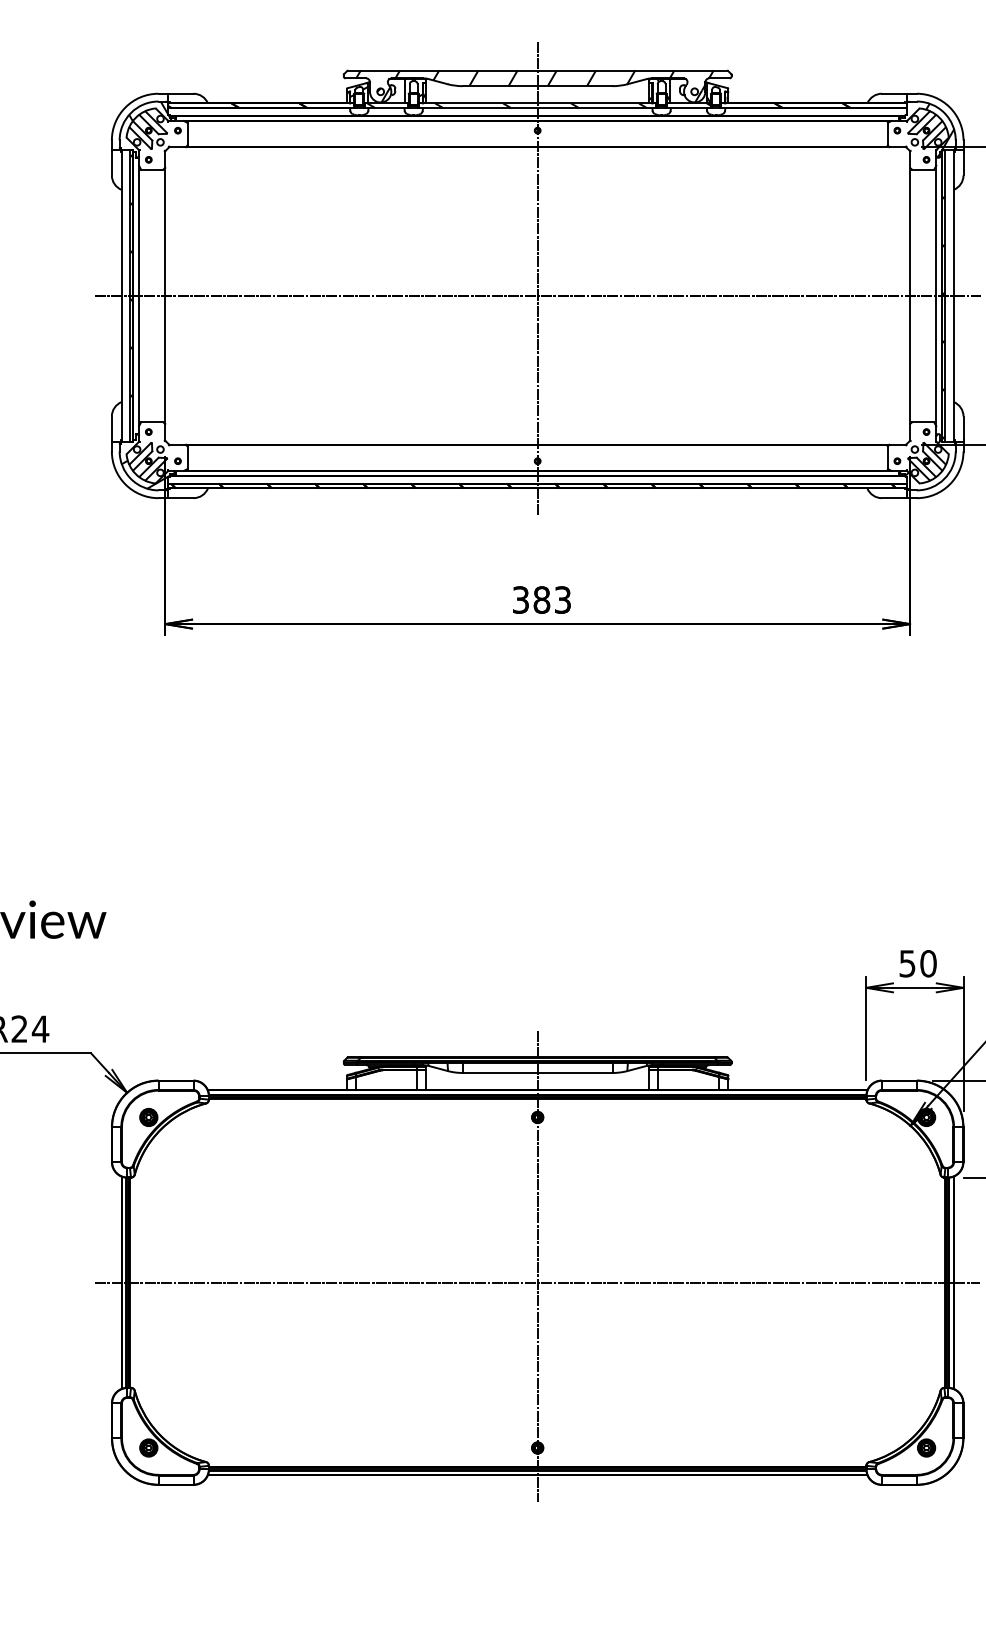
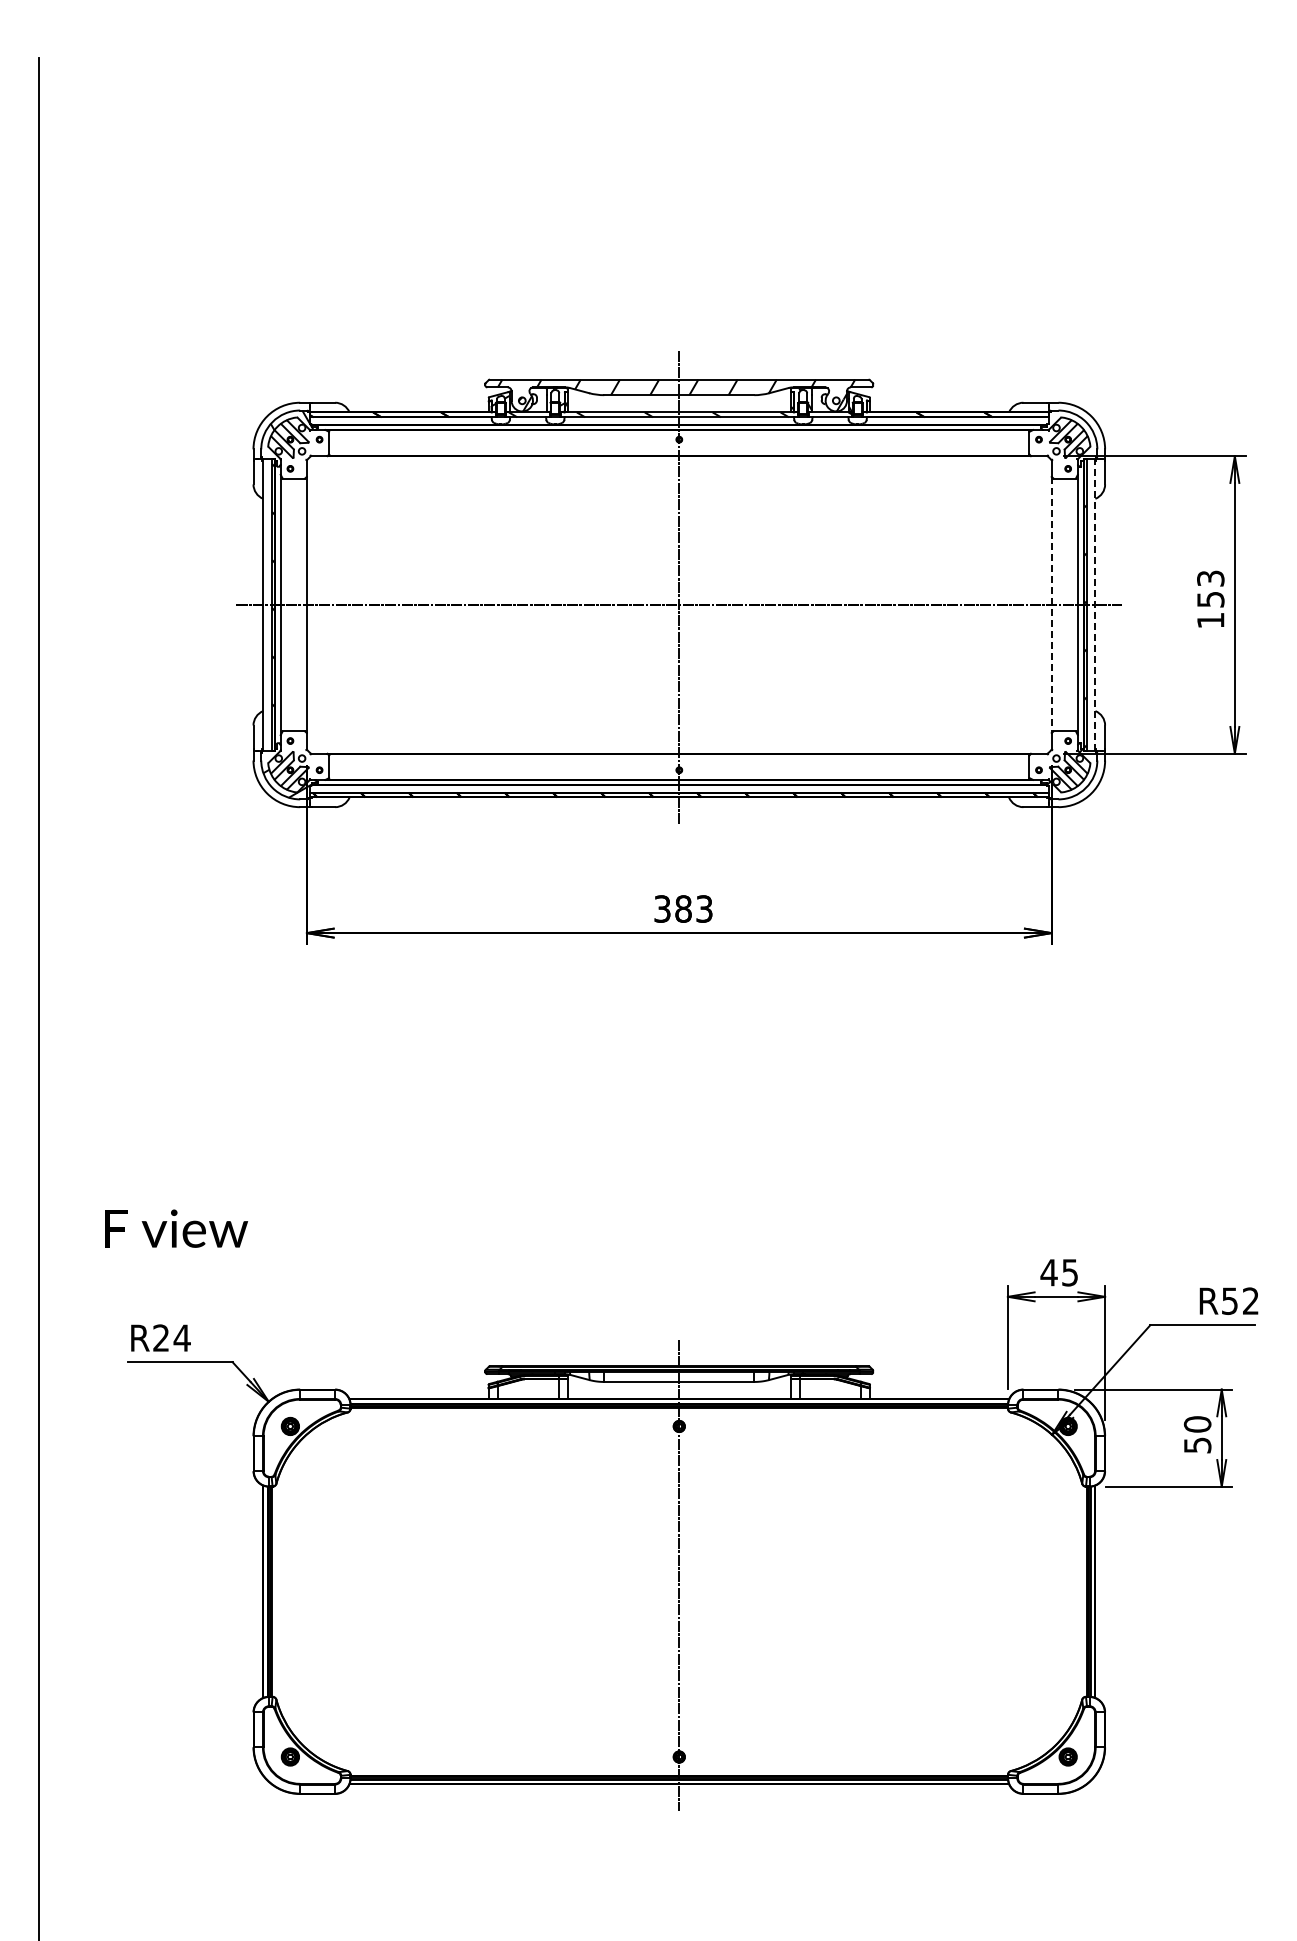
hatch: (939, 130) -> (1081, 439), removed
line: (953, 295) -> (1095, 604), solid -> dashed
line: (909, 296) -> (1051, 605), solid -> dashed
text: (917, 963) -> (1059, 1272), 50 -> 45
line: (537, 1282) -> (679, 1591), removed

